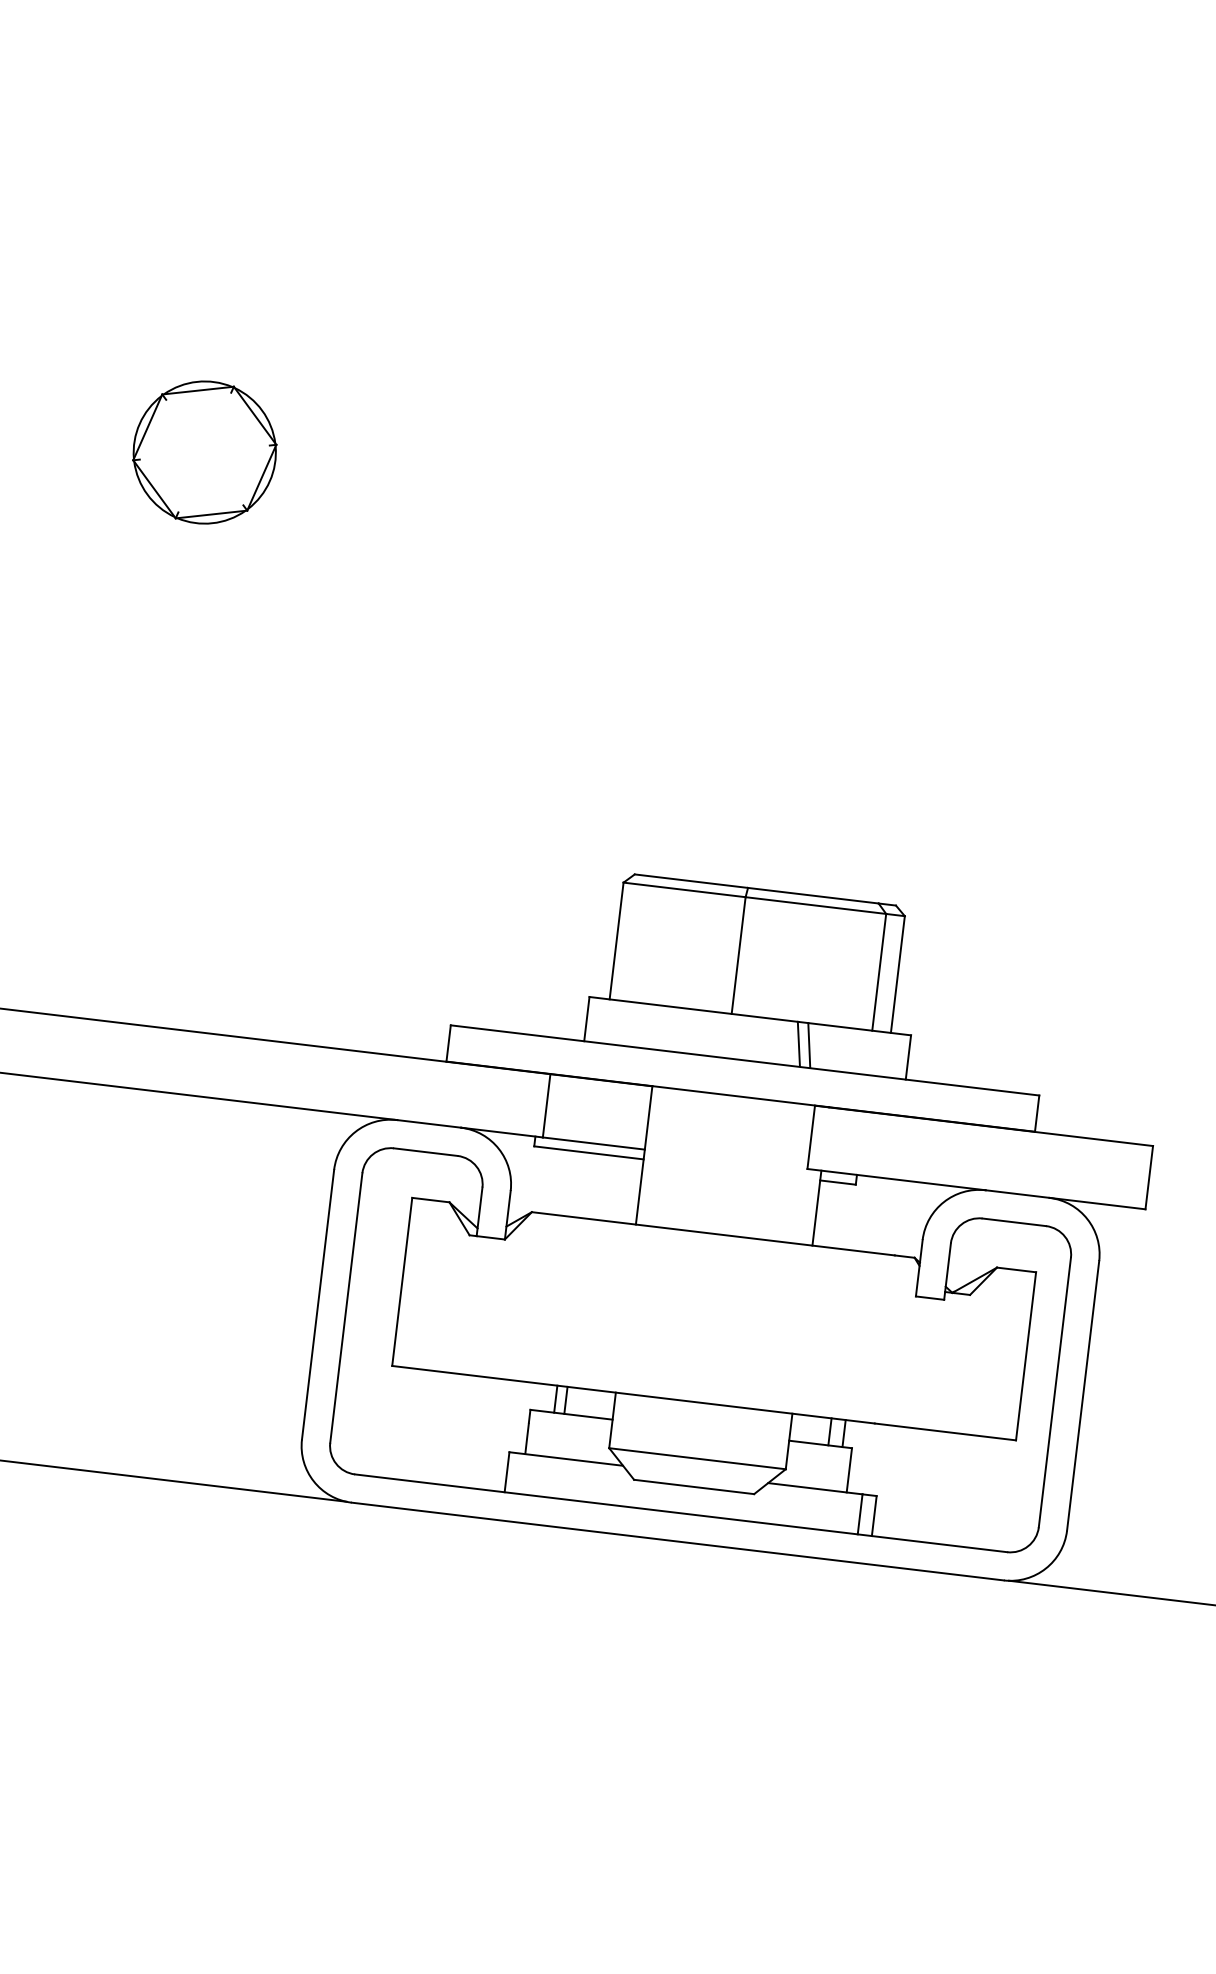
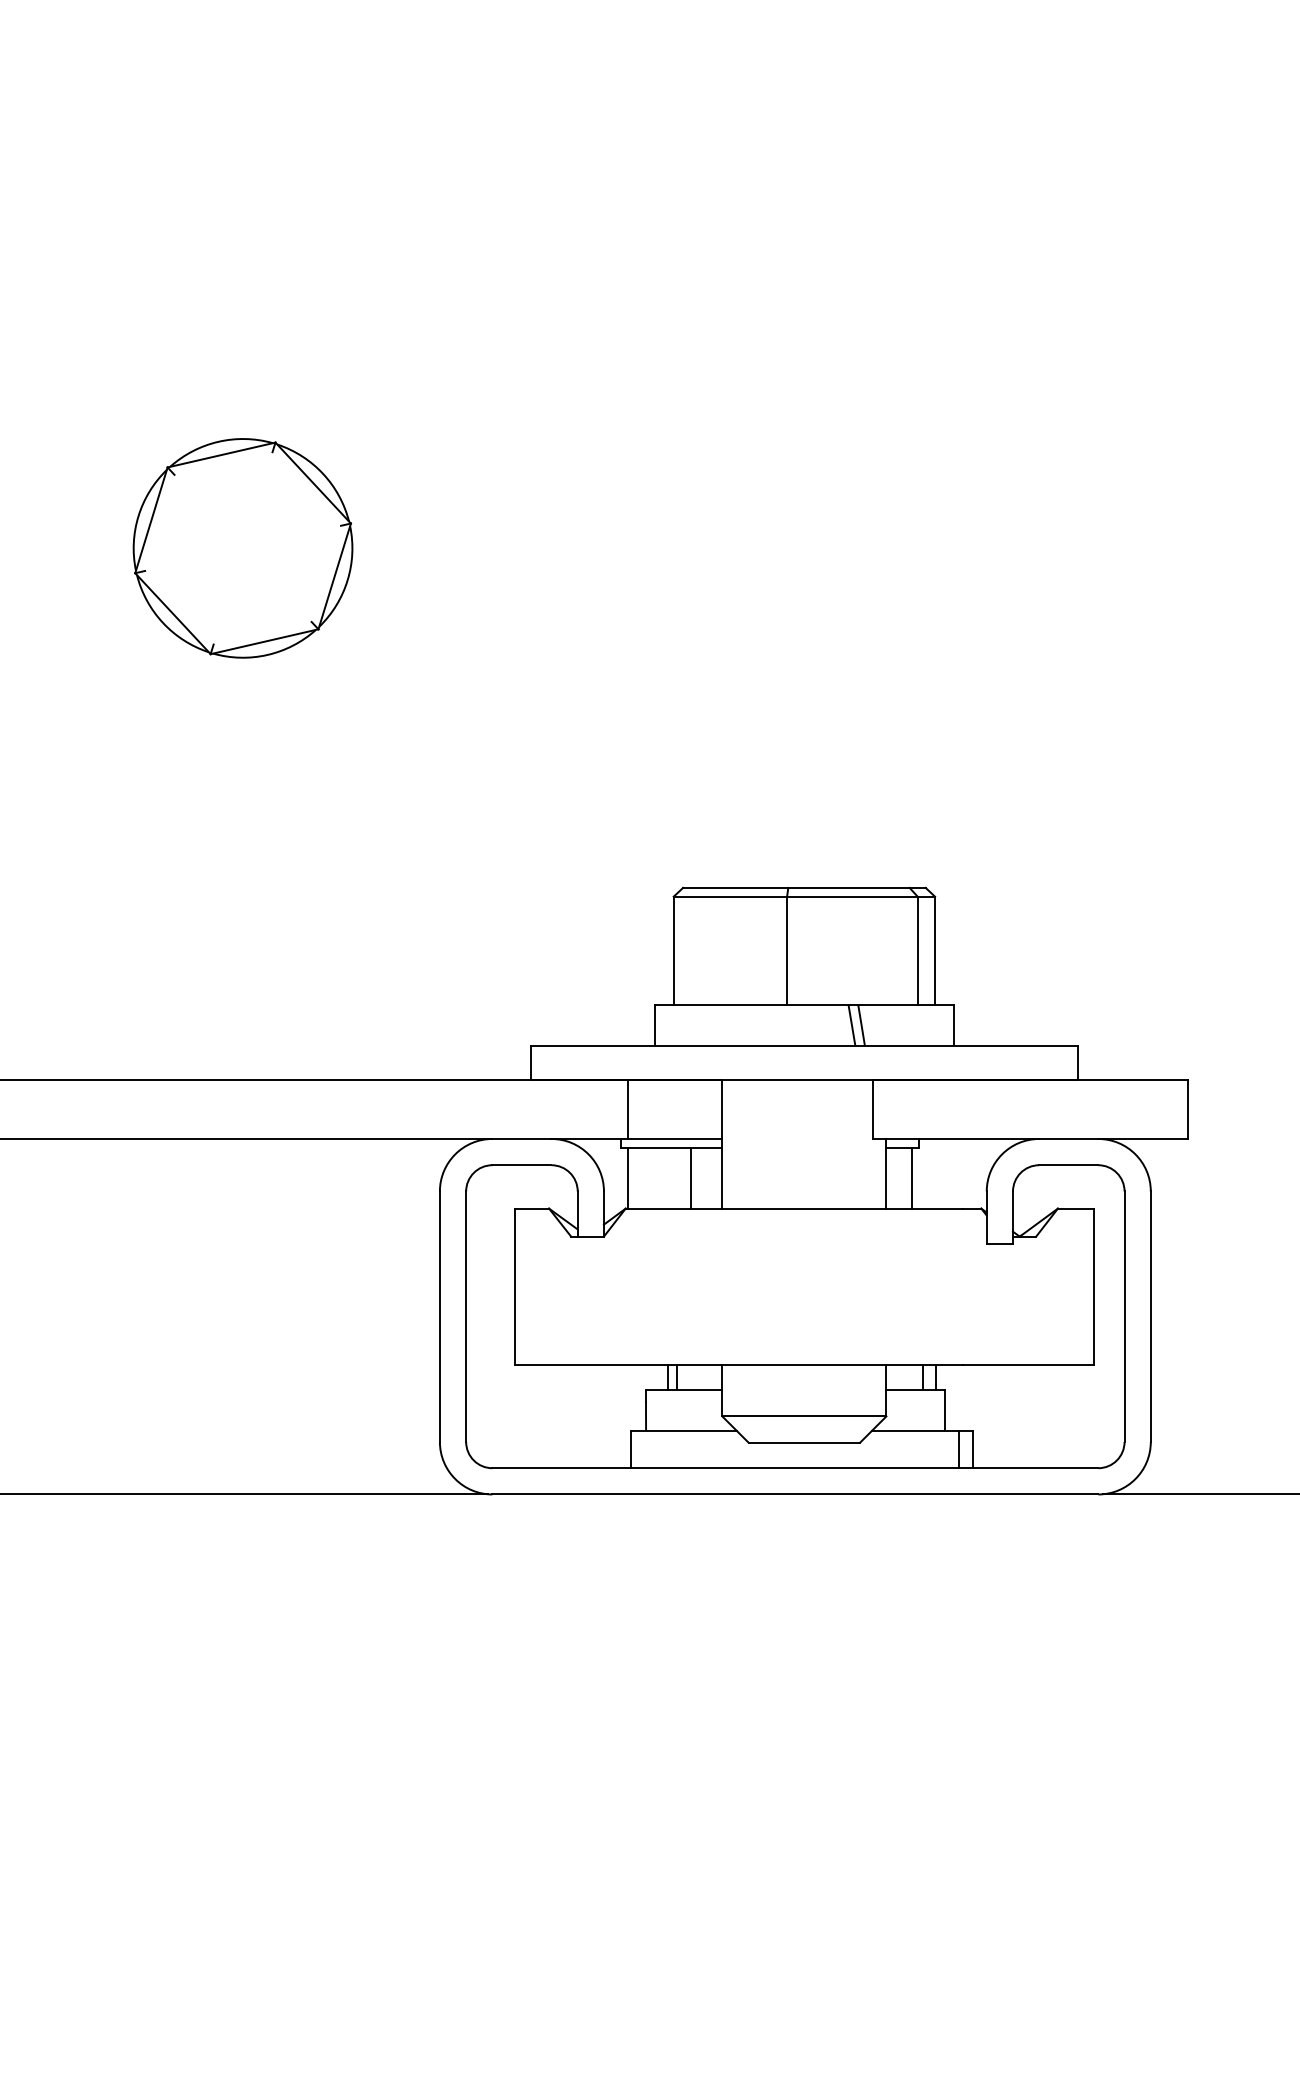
part: (204, 452) -> (242, 548), size x1.67
line: (538, 1180) -> (628, 1178), added
line: (606, 1188) -> (691, 1178), added
line: (843, 1216) -> (911, 1178), added

